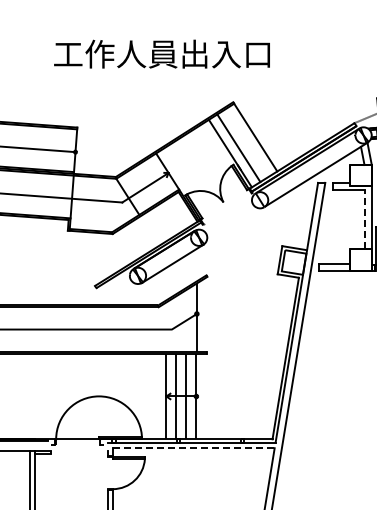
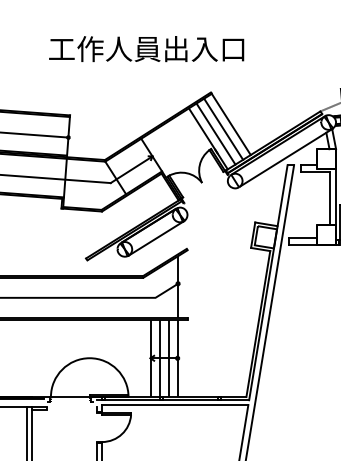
line: (246, 142) -> (222, 128), added
line: (364, 219) -> (329, 198), dashed -> solid
line: (193, 448) -> (175, 405), dashed -> solid

